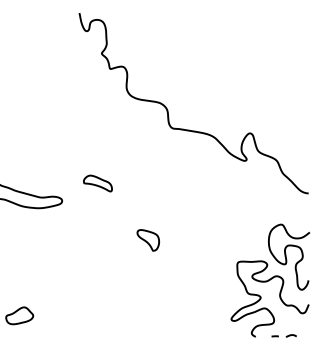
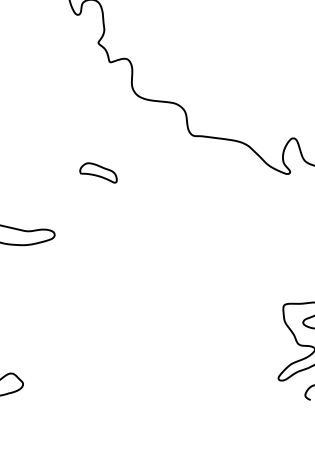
part: (97, 183) -> (97, 173), moved
part: (147, 240) -> (166, 281), removed

